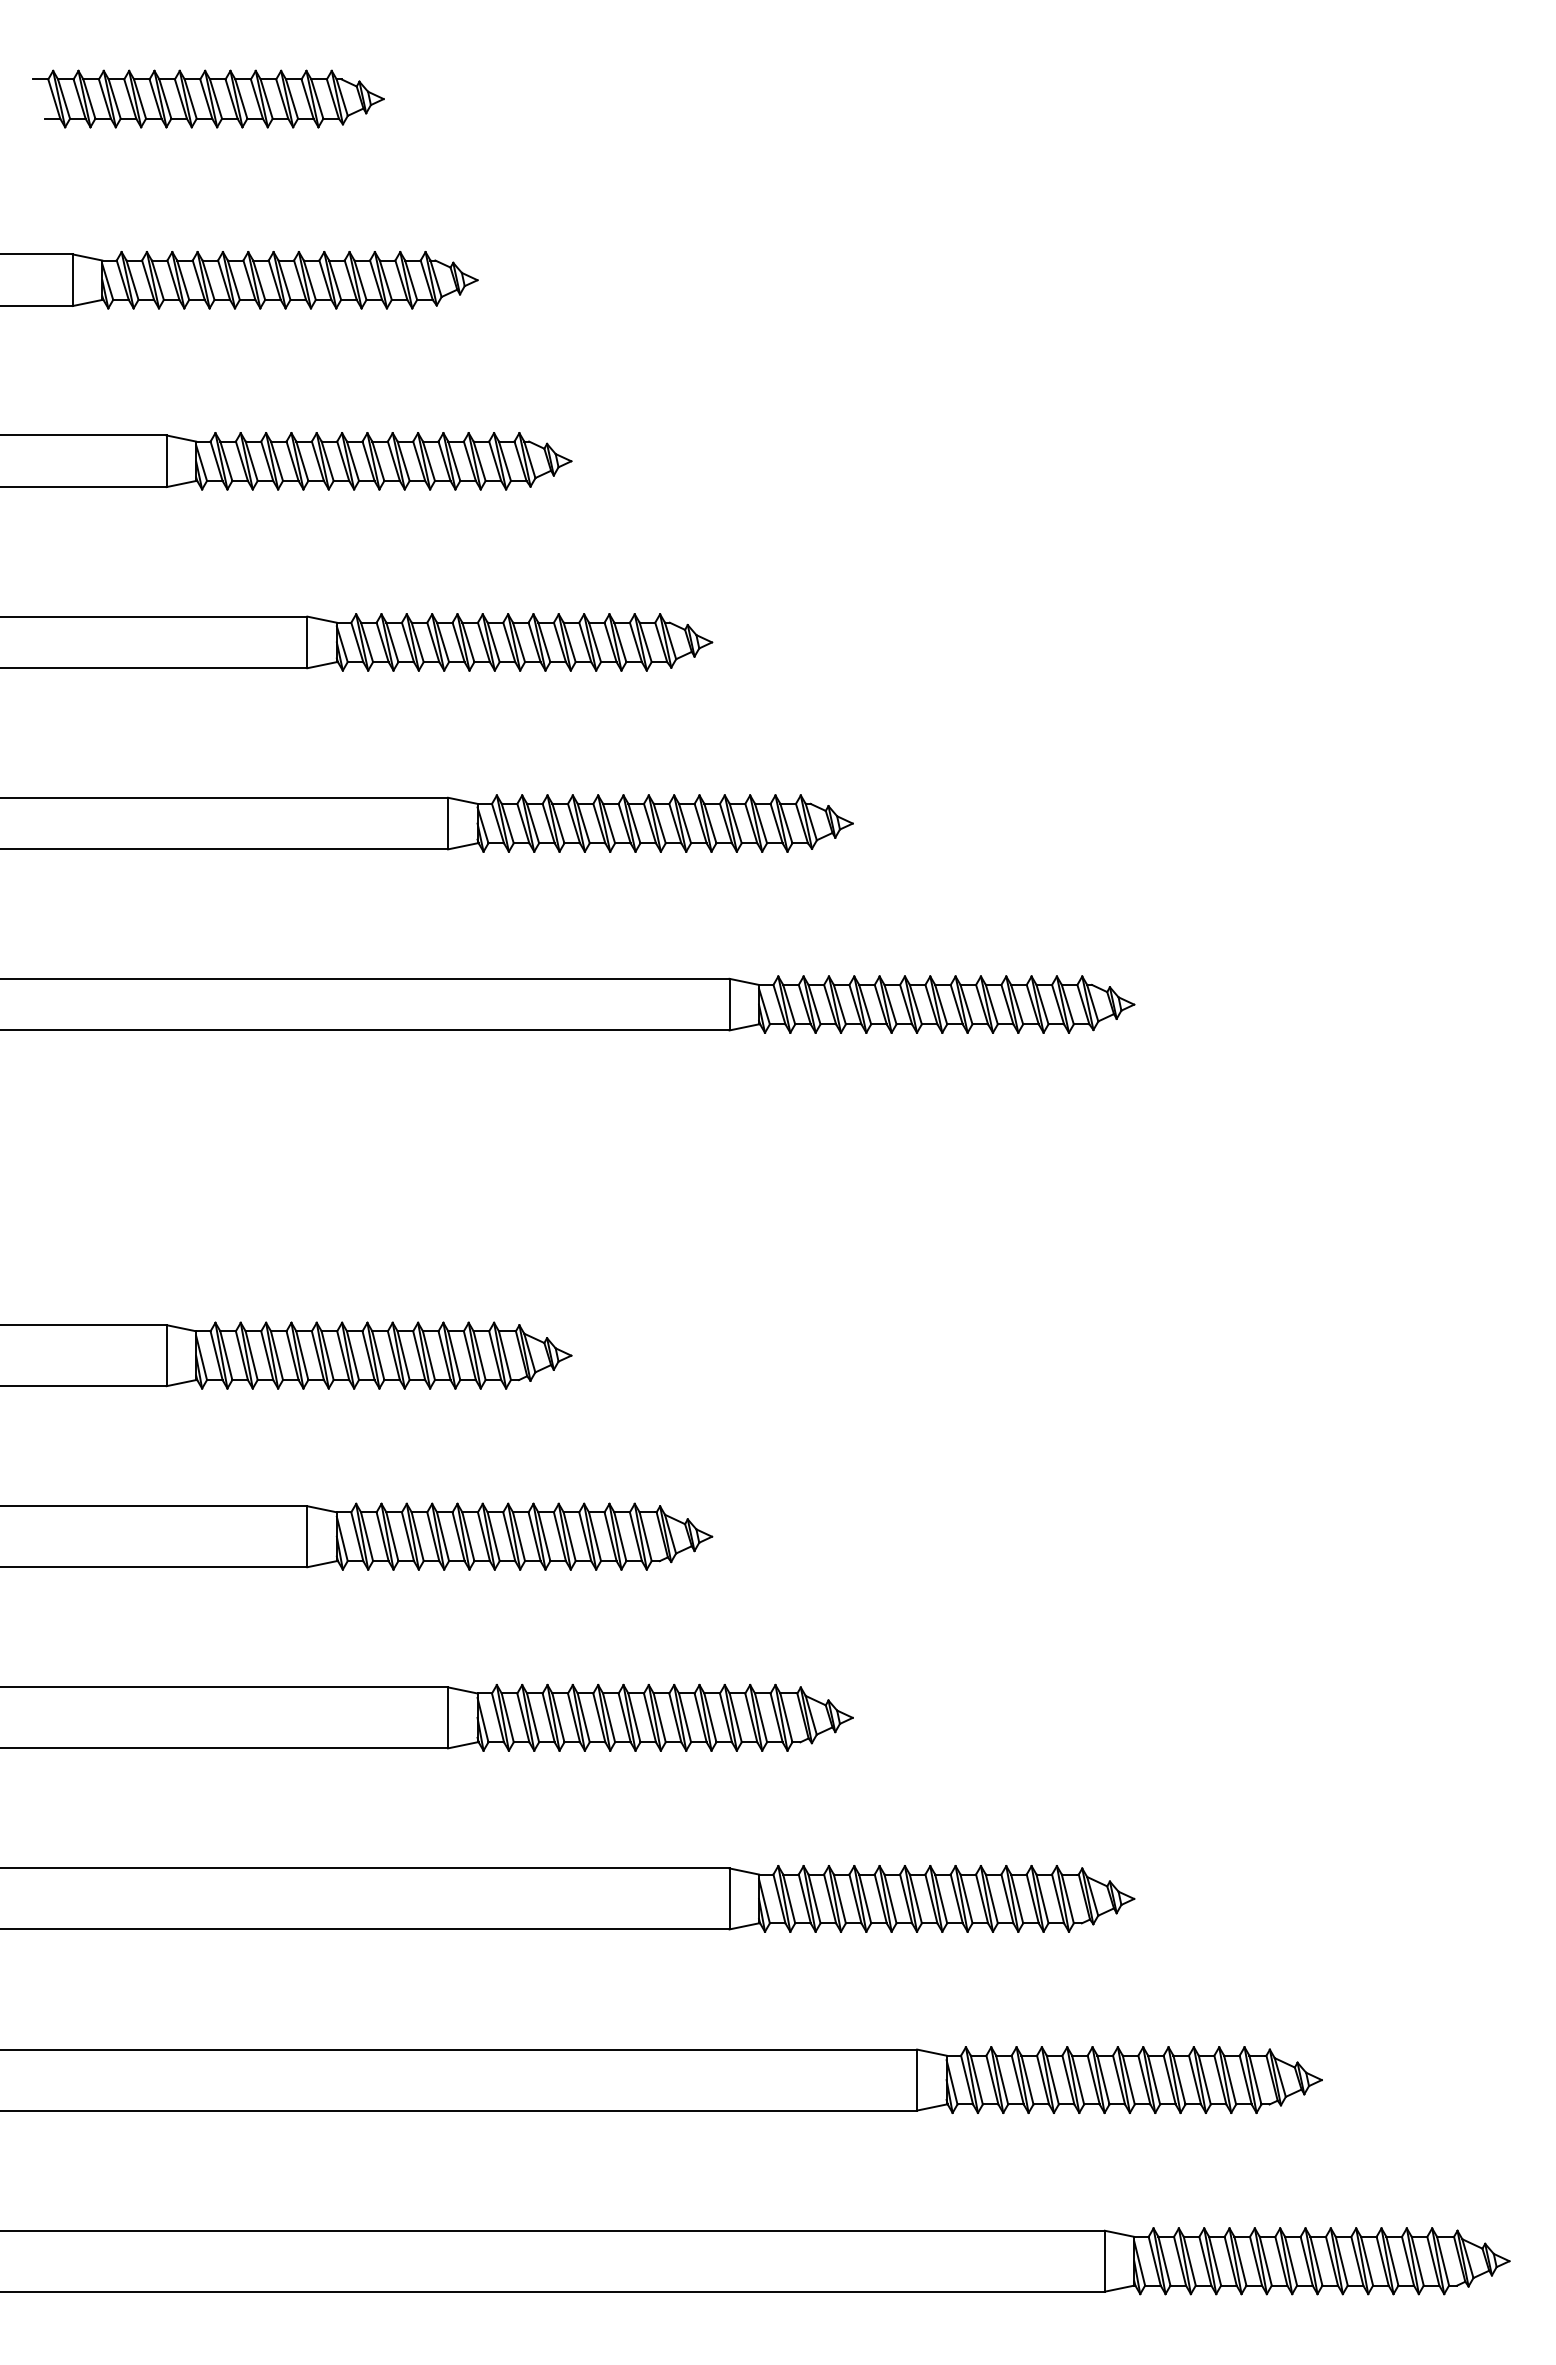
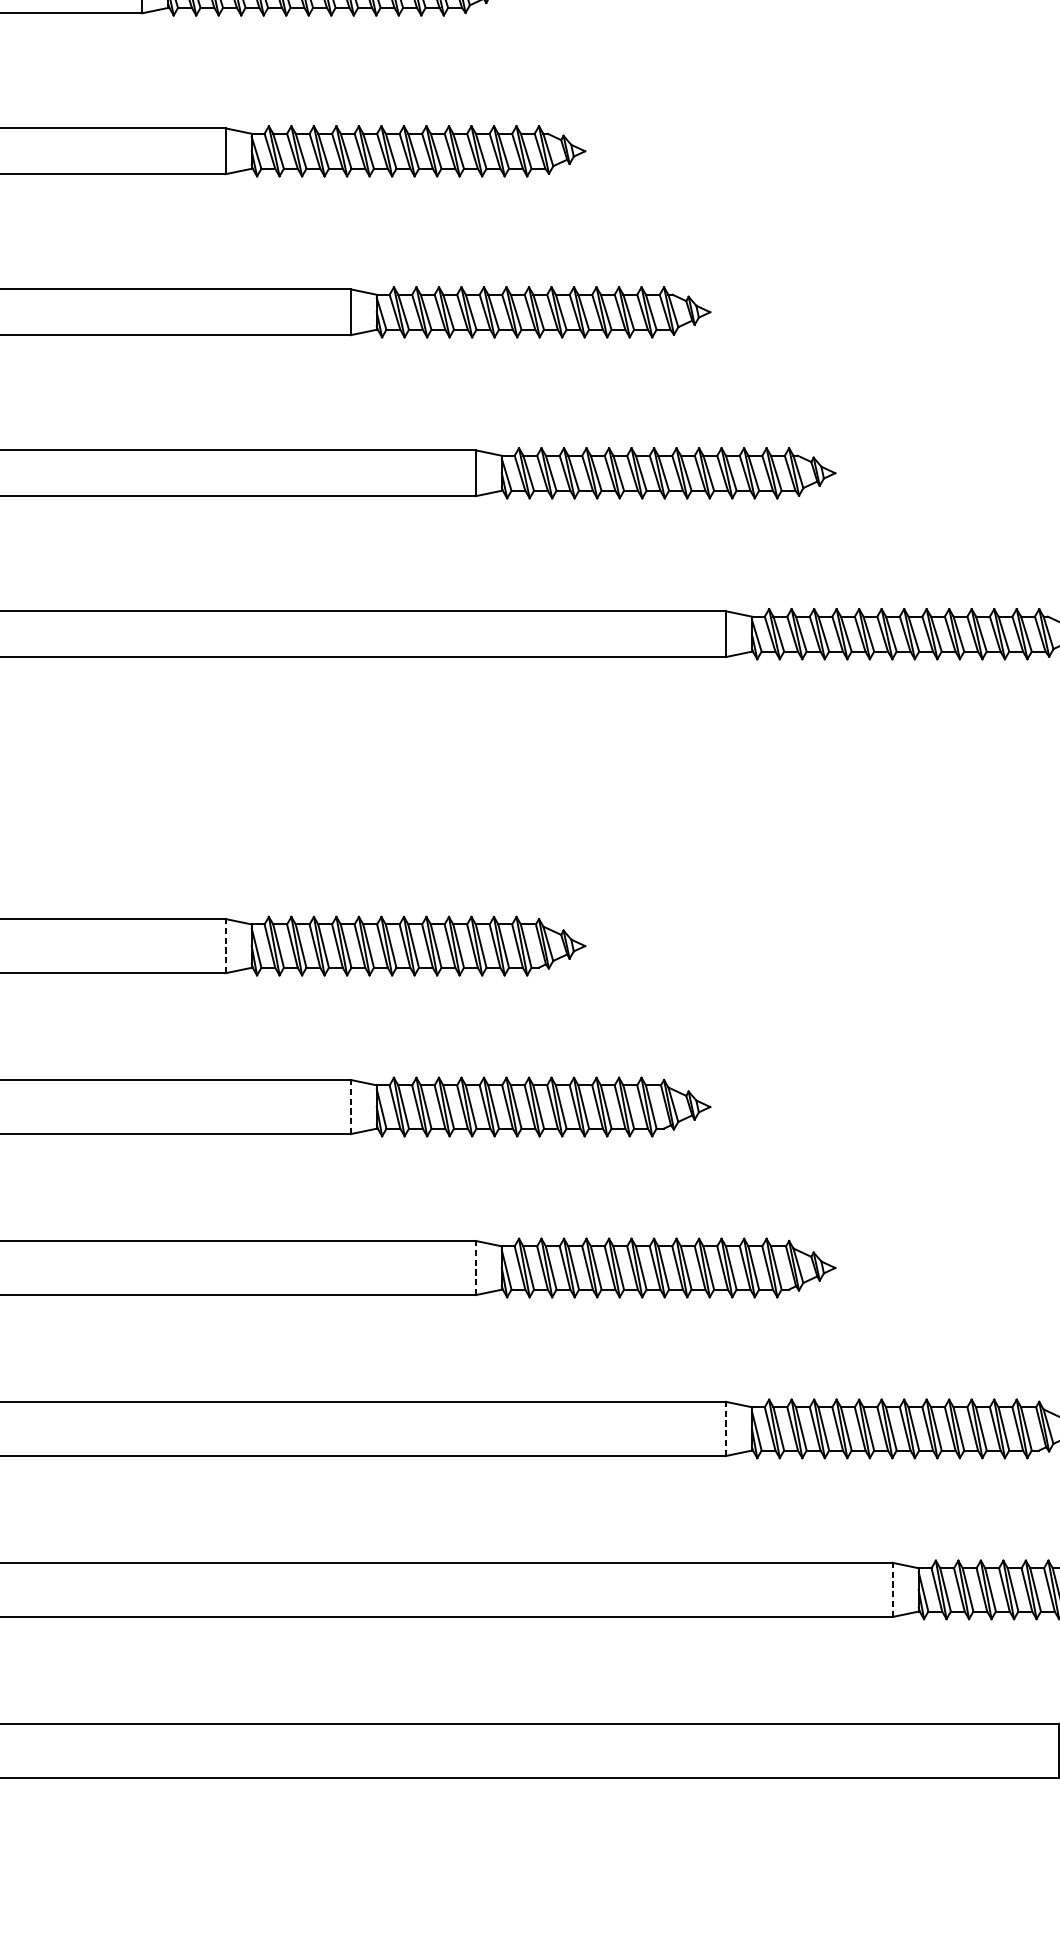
line: (166, 1355) -> (225, 945), solid -> dashed
line: (307, 1536) -> (350, 1106), solid -> dashed
line: (448, 1717) -> (476, 1267), solid -> dashed
line: (729, 1898) -> (725, 1428), solid -> dashed
line: (917, 2079) -> (892, 1589), solid -> dashed

